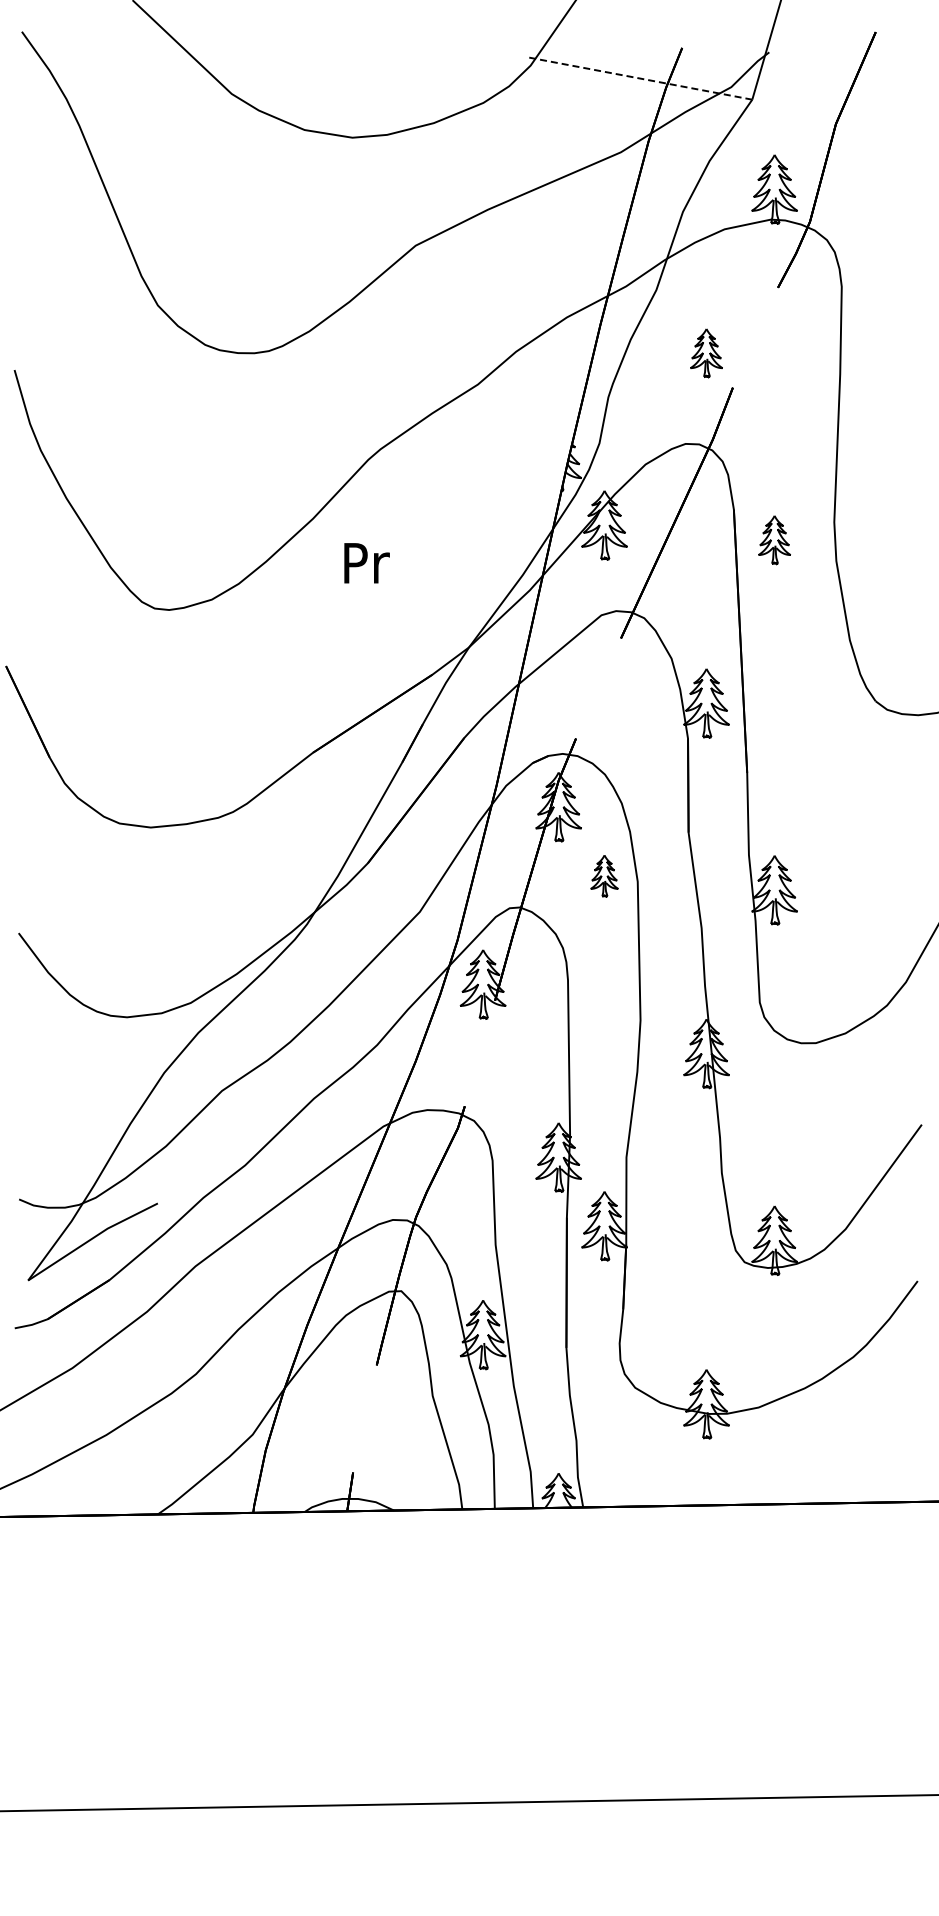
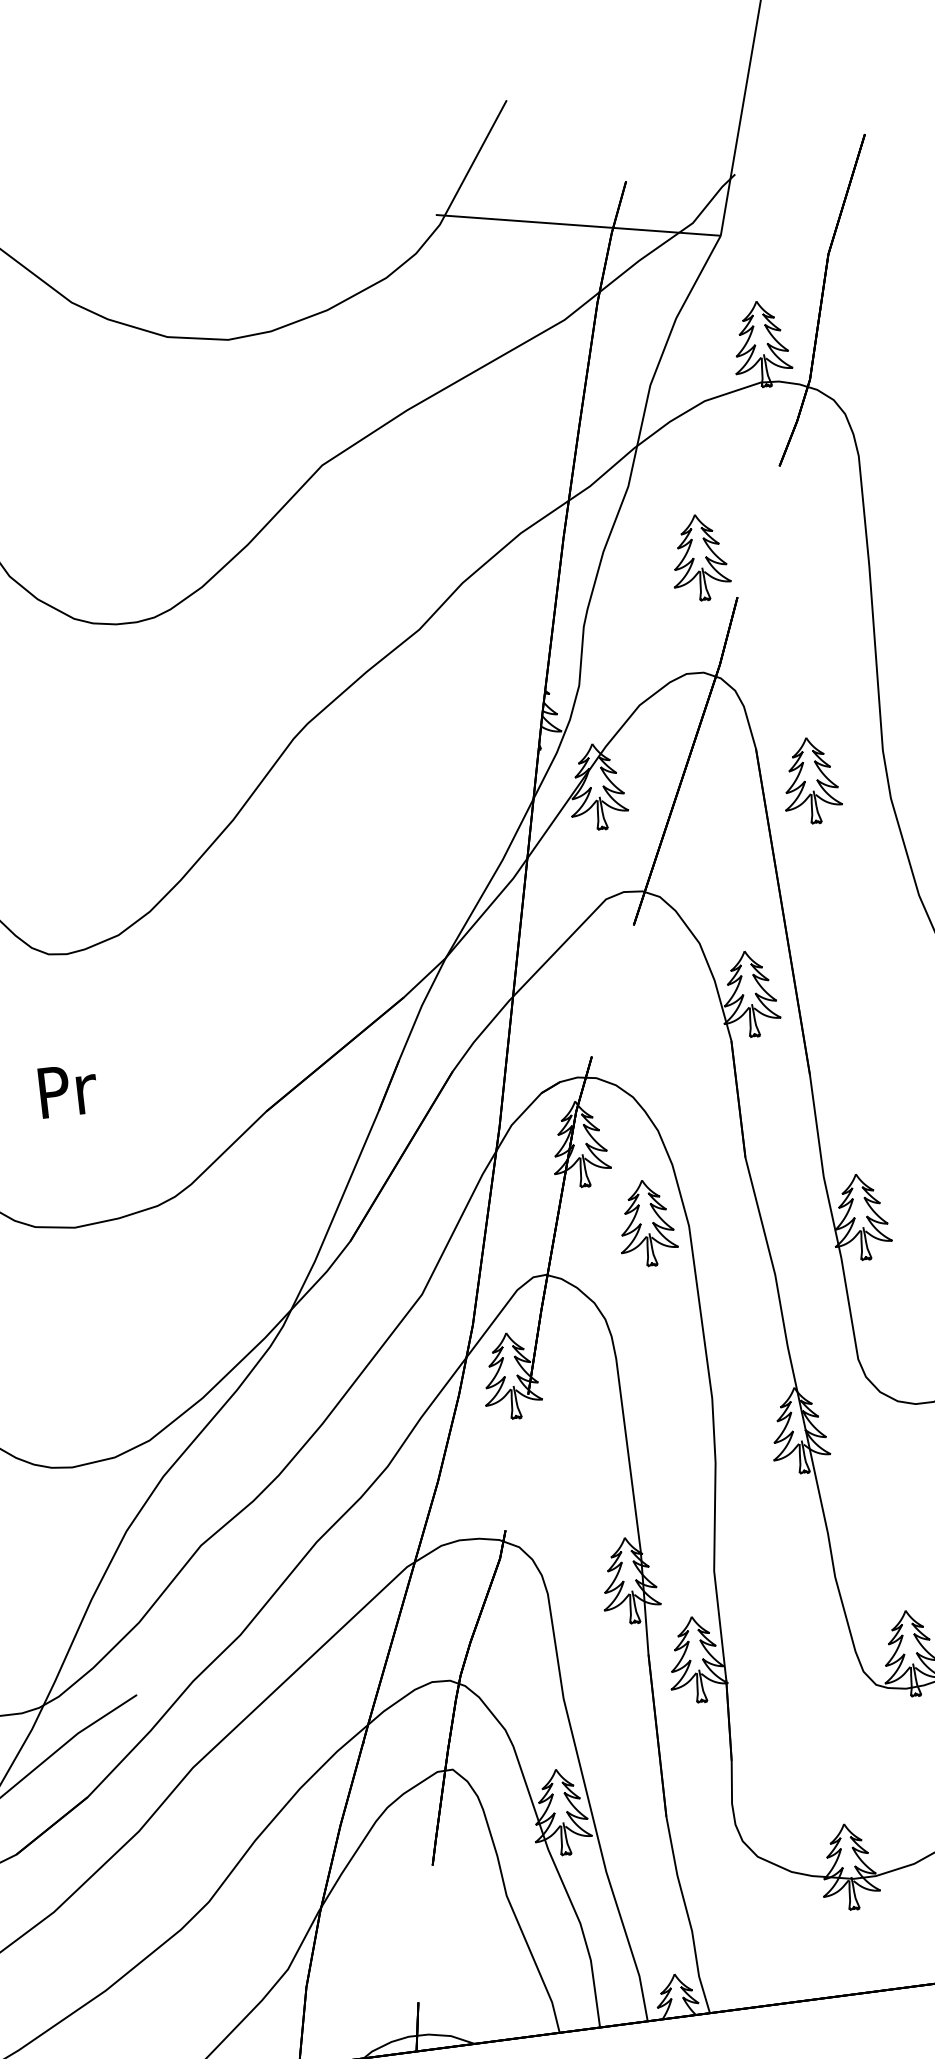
line: (640, 78) -> (578, 225), dashed -> solid
part: (706, 353) -> (699, 558), size x1.43
part: (774, 540) -> (810, 781), size x1.43
text: (366, 563) -> (67, 1090), moved
part: (604, 876) -> (646, 1224), size x1.67

